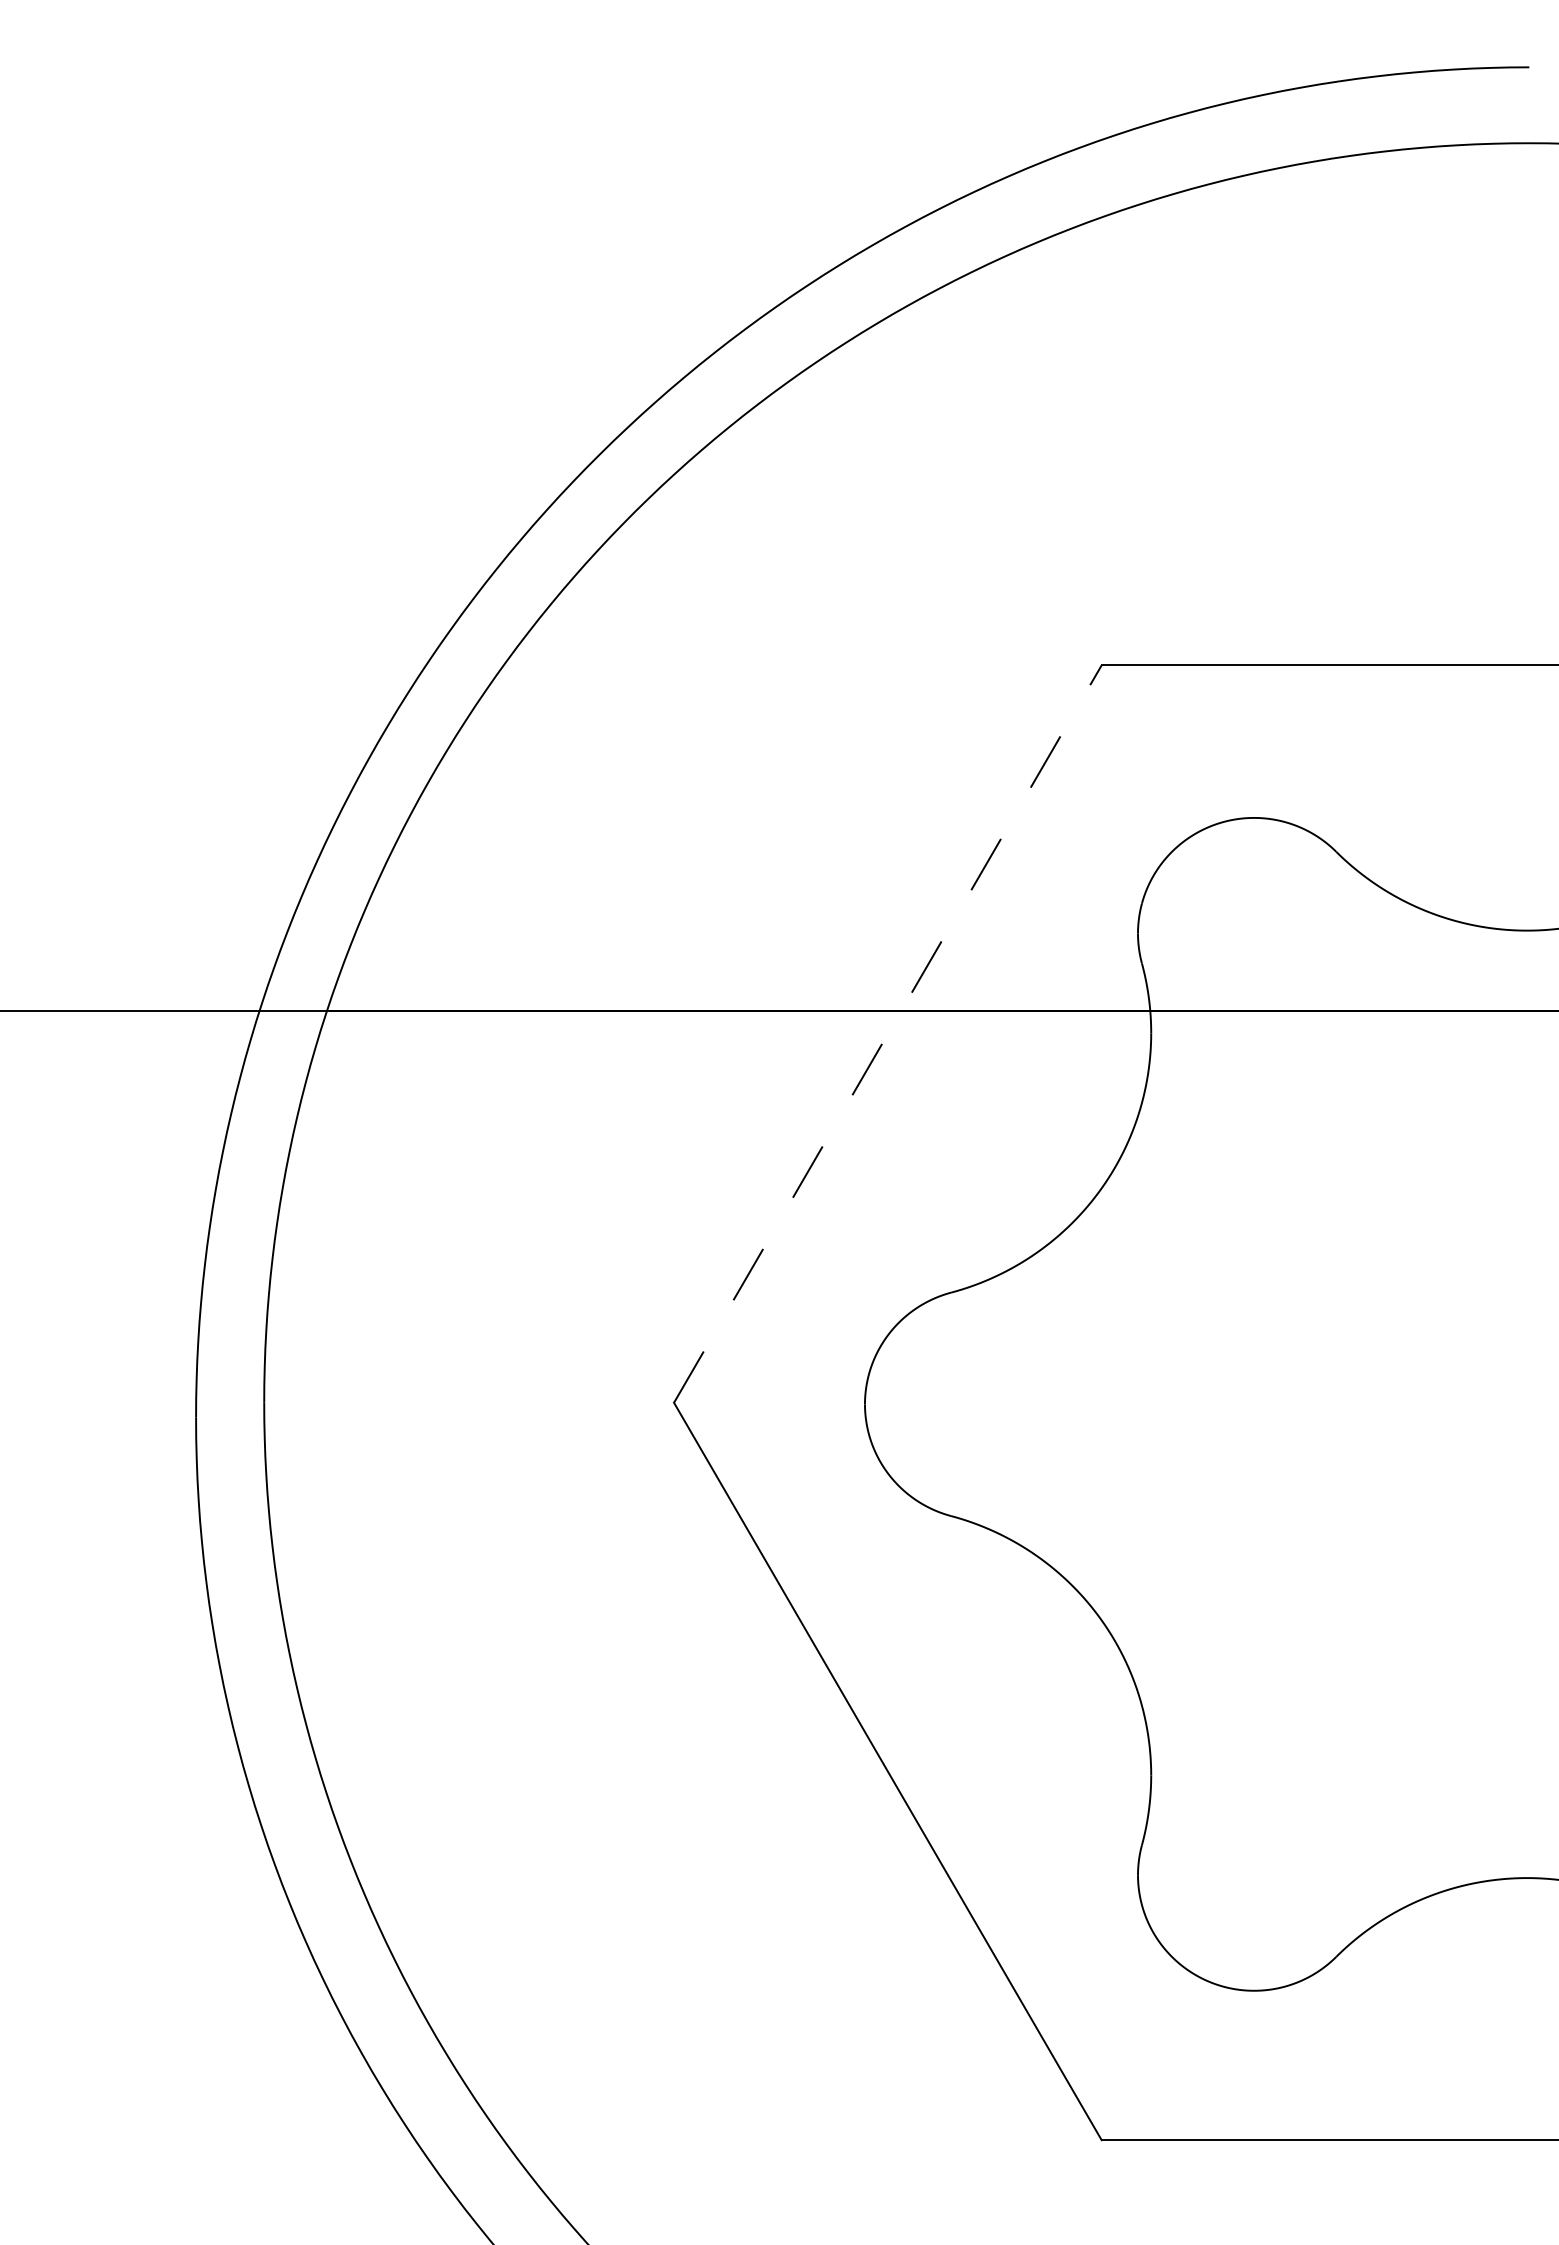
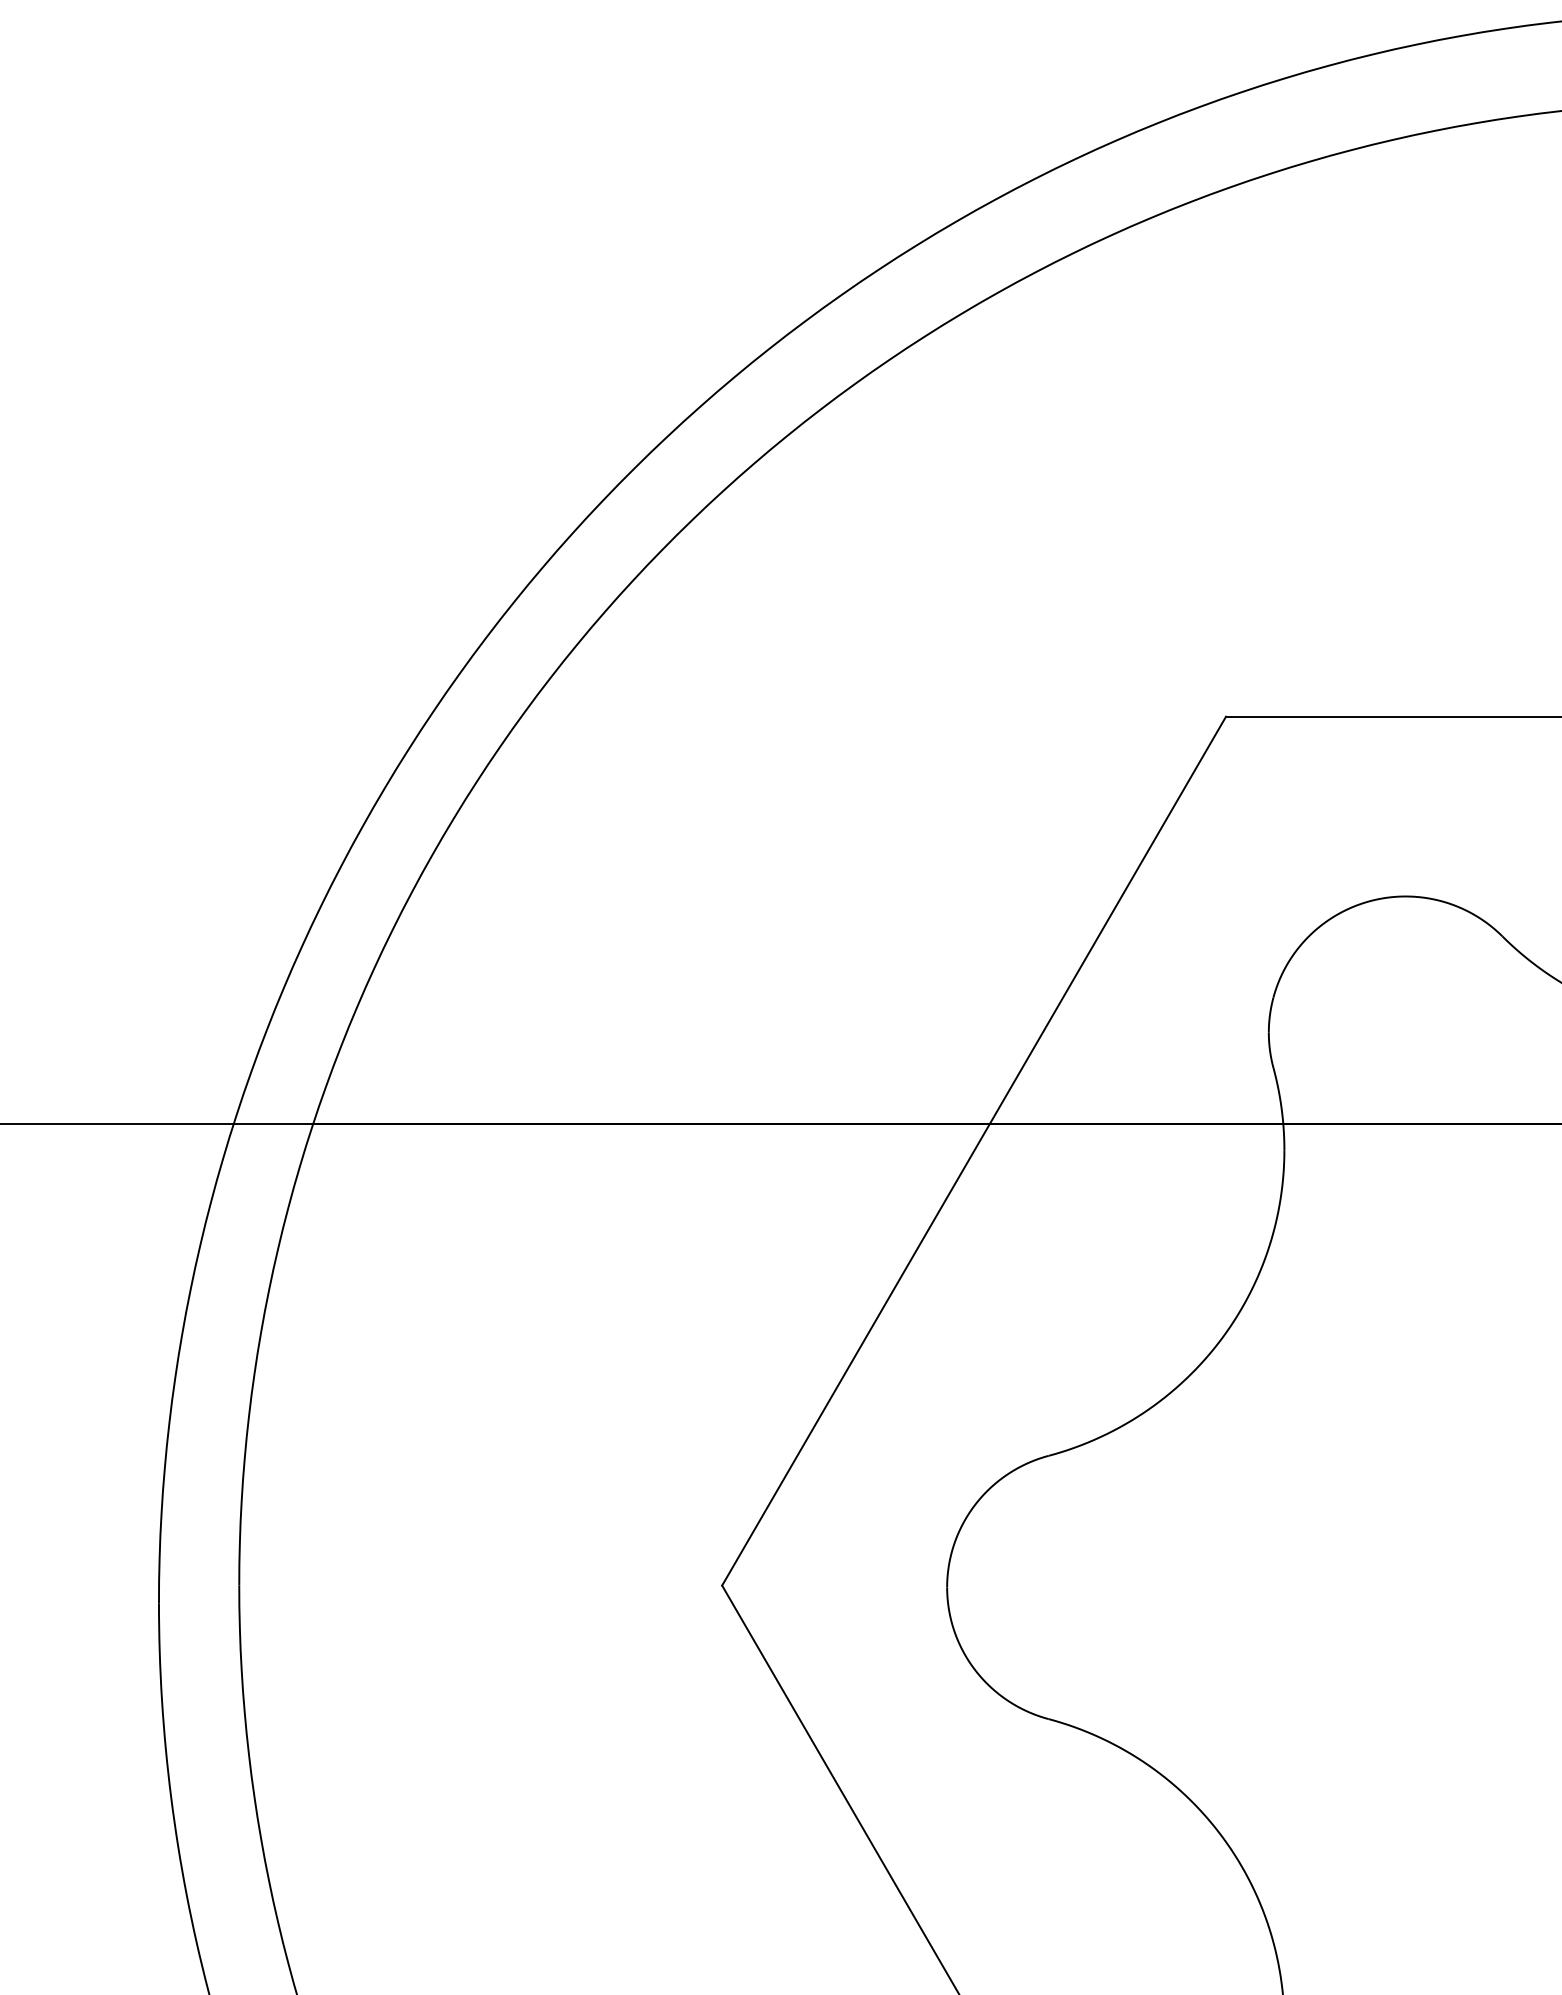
line: (888, 1033) -> (974, 1150), dashed -> solid

